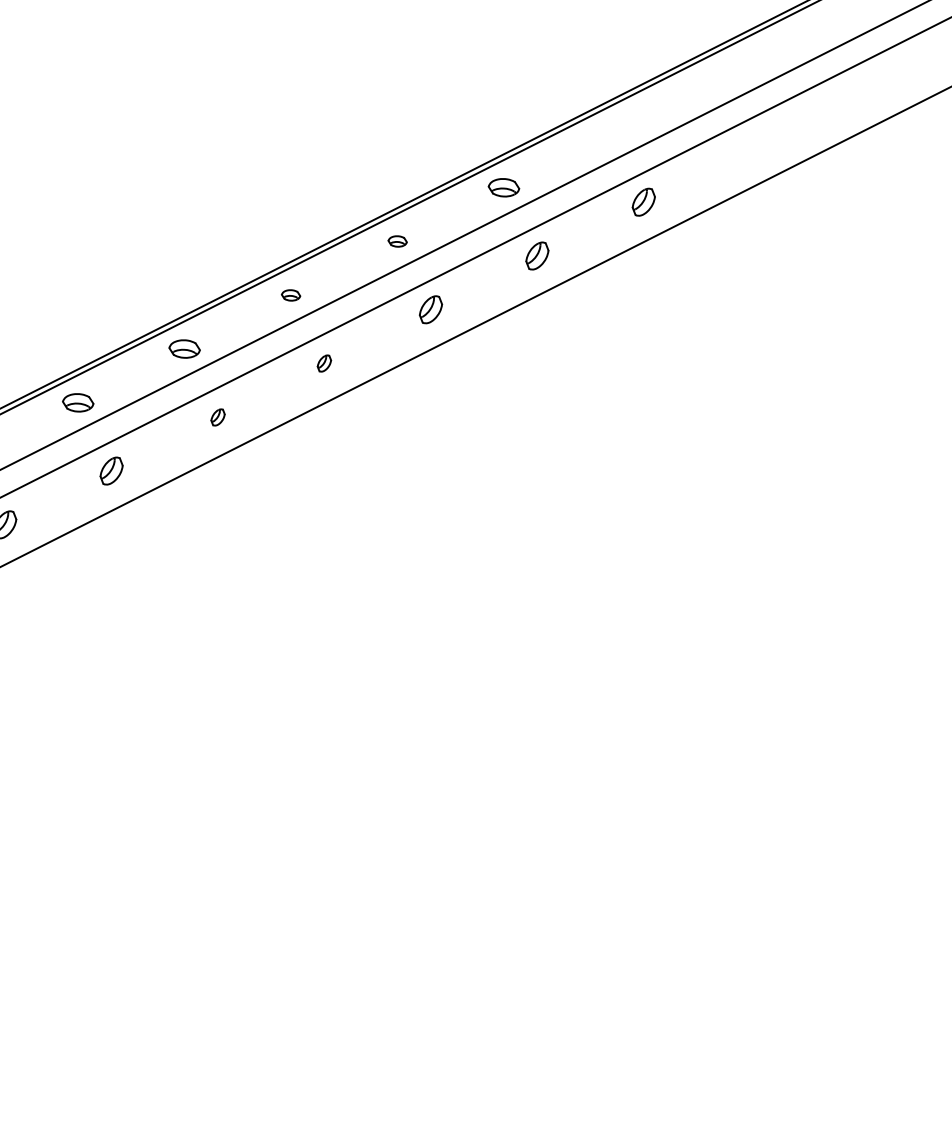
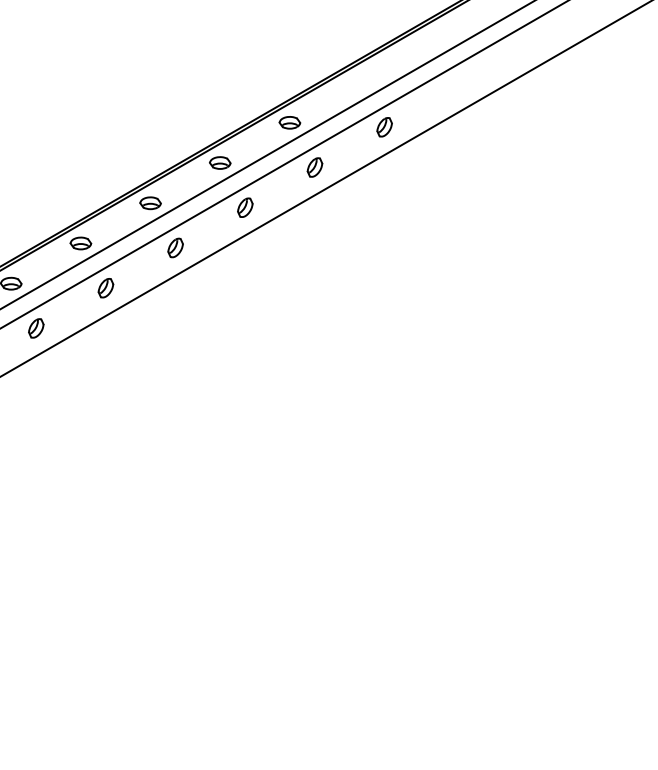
part: (397, 240) -> (220, 162), size x1.67
part: (290, 295) -> (150, 203), size x1.67
part: (324, 362) -> (175, 247), size x1.67
part: (217, 417) -> (105, 288), size x1.67

